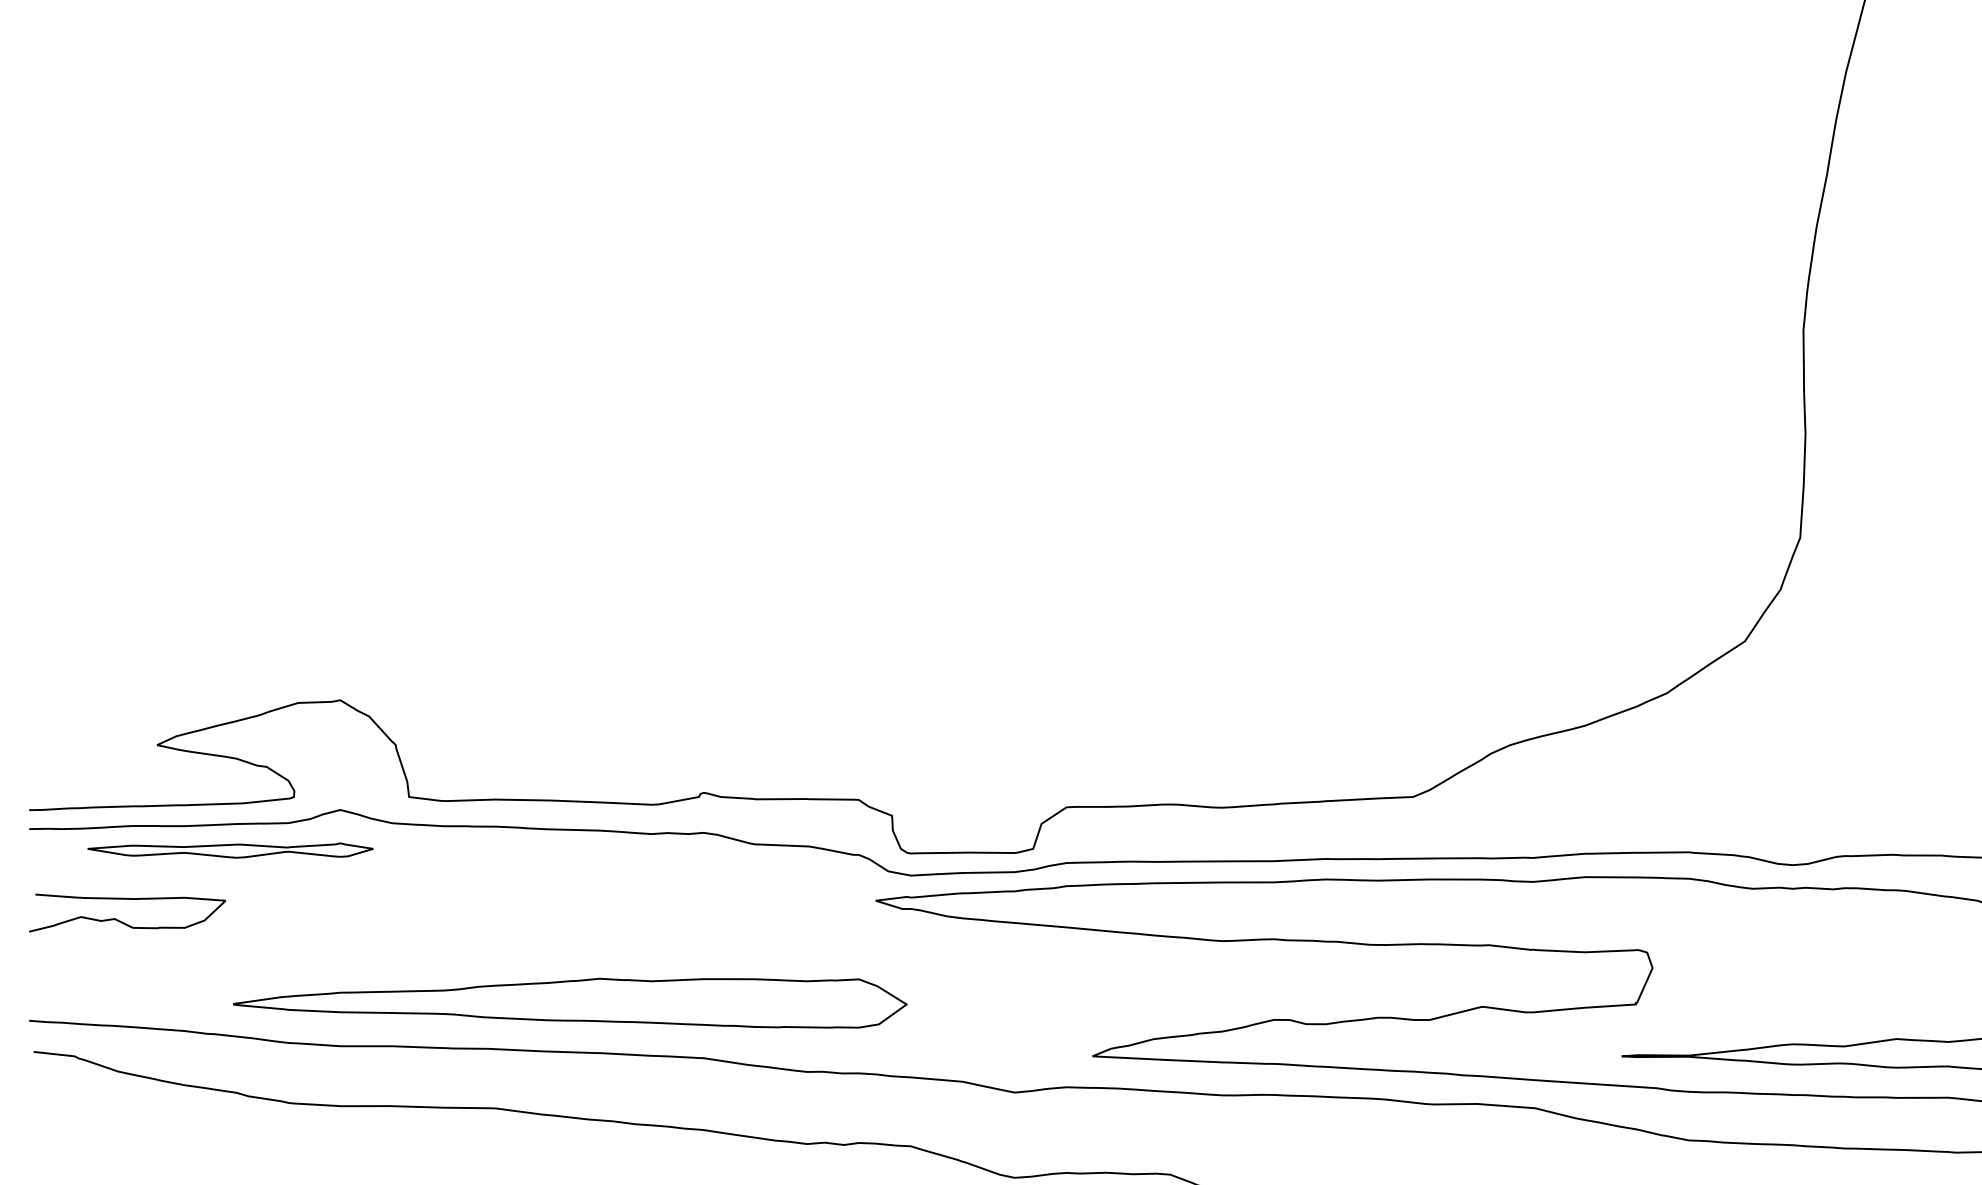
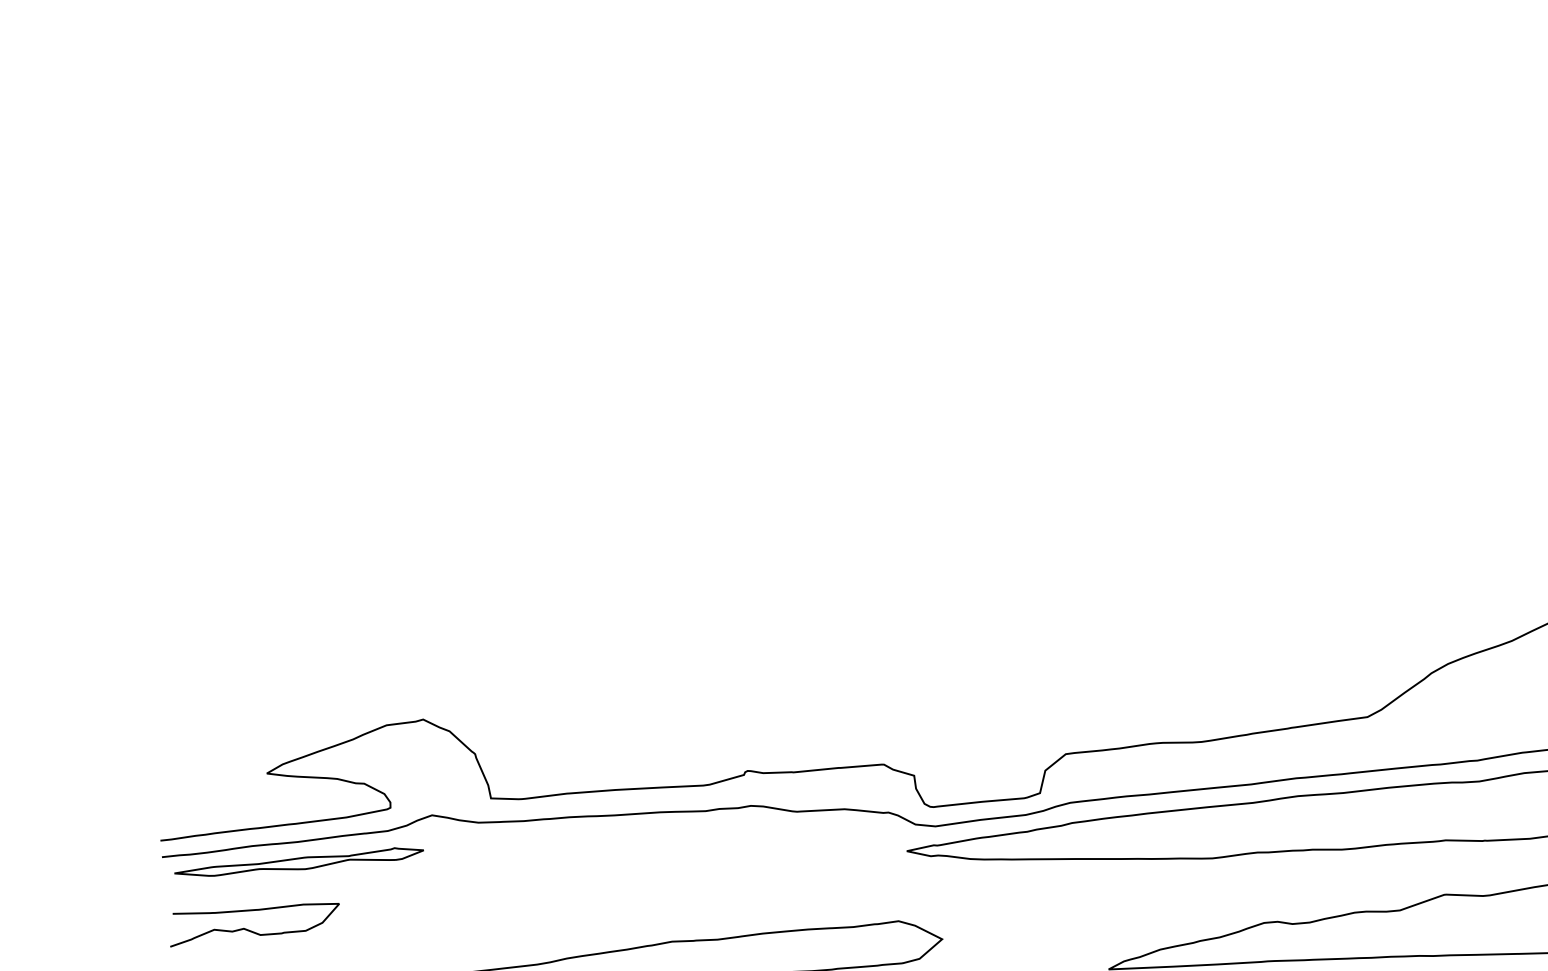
part: (230, 850) -> (299, 863), moved

